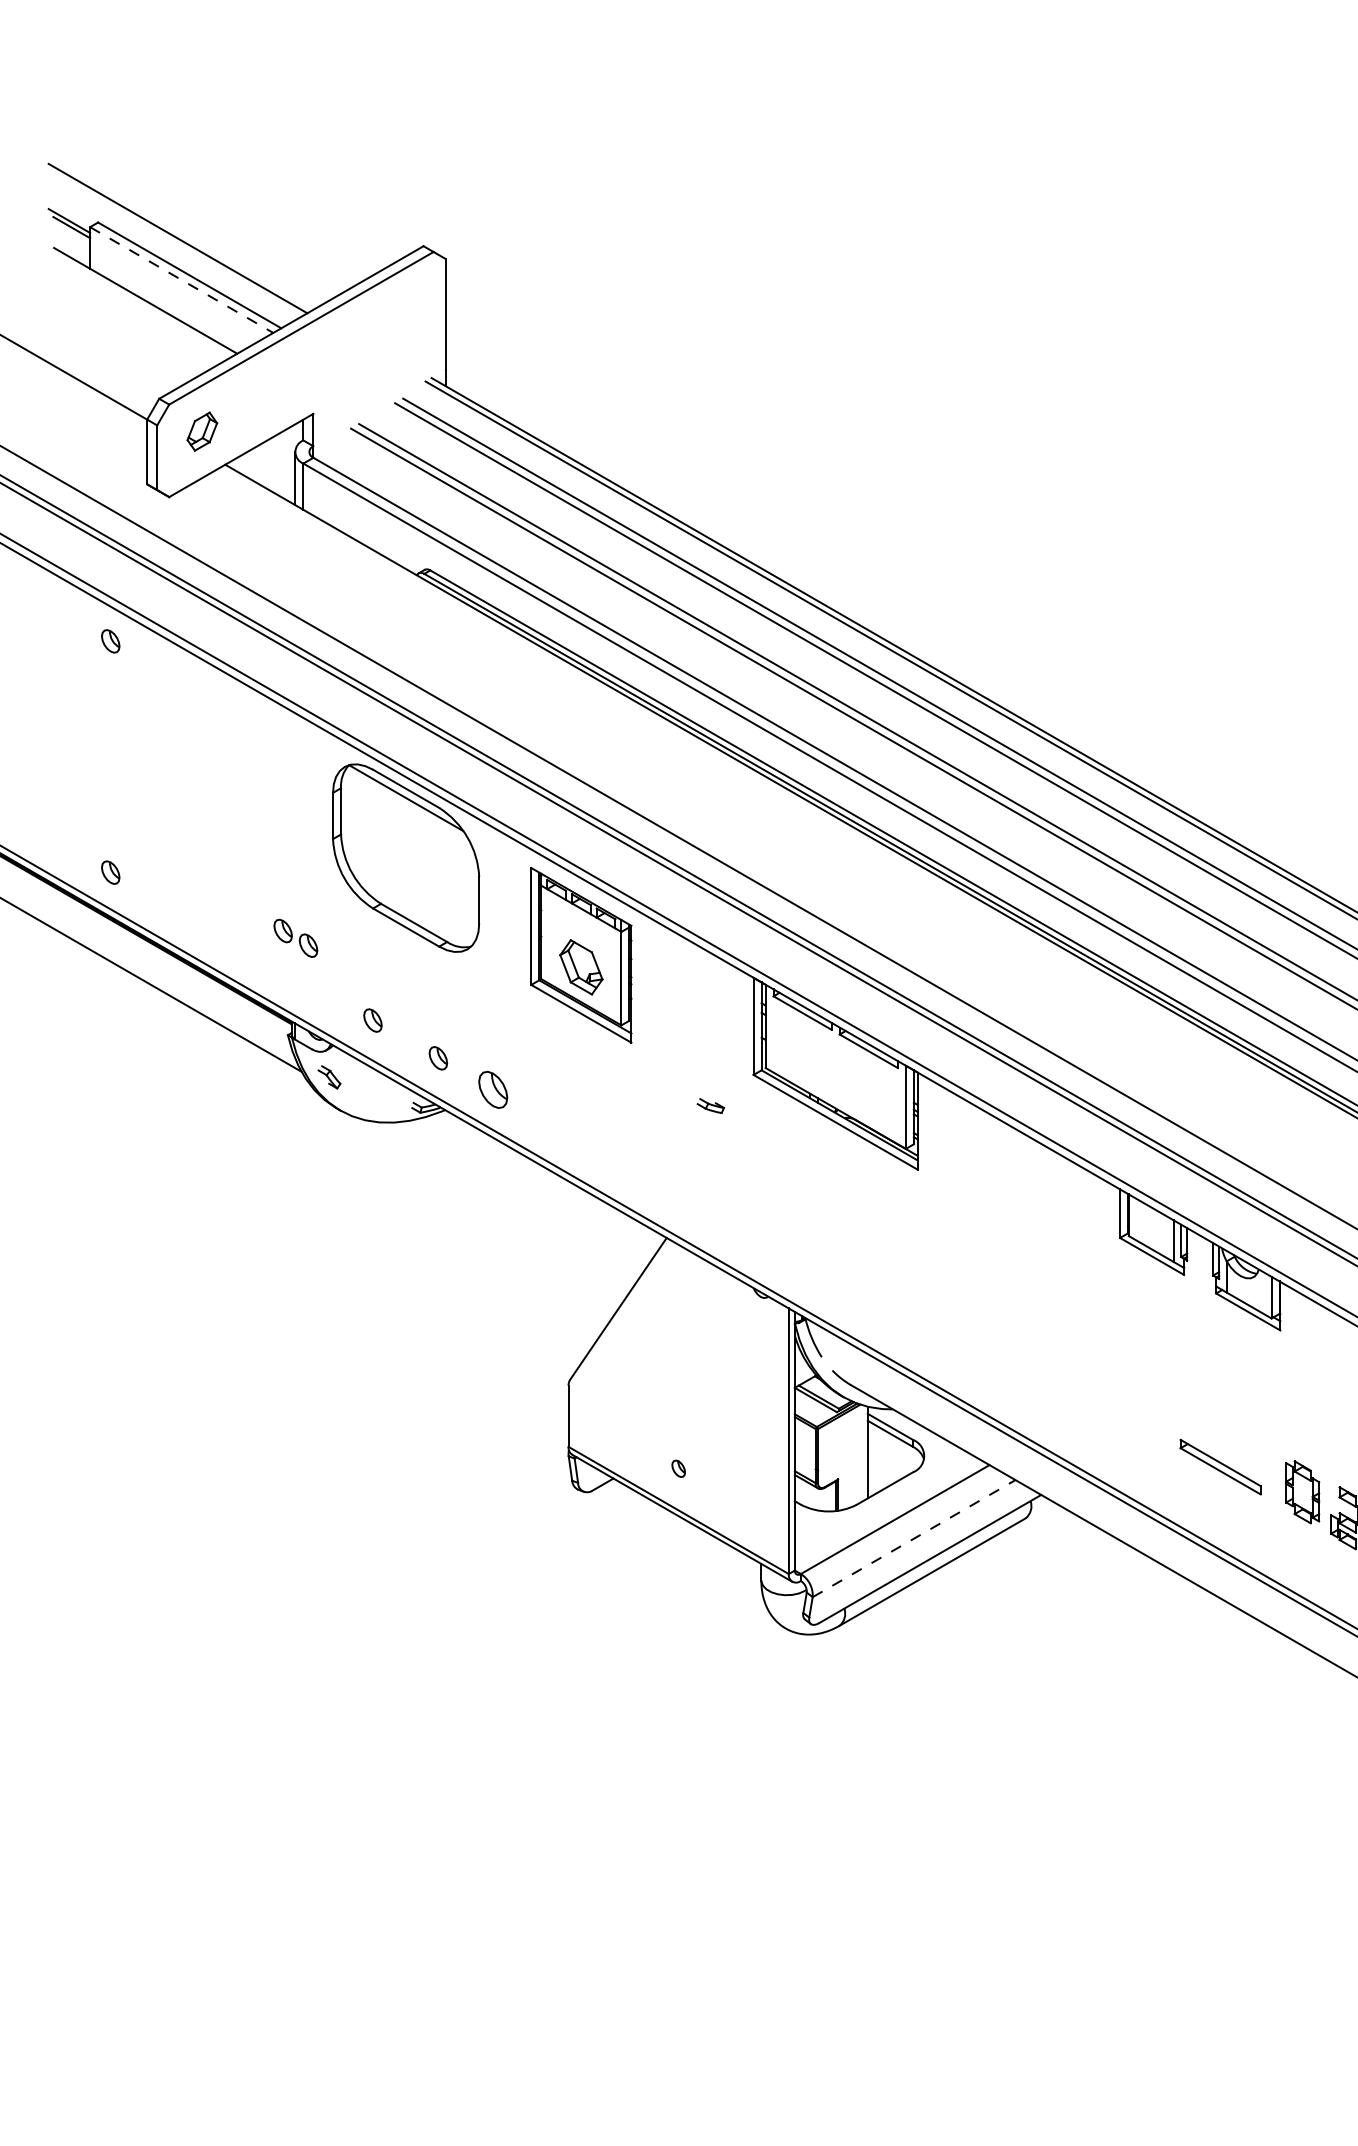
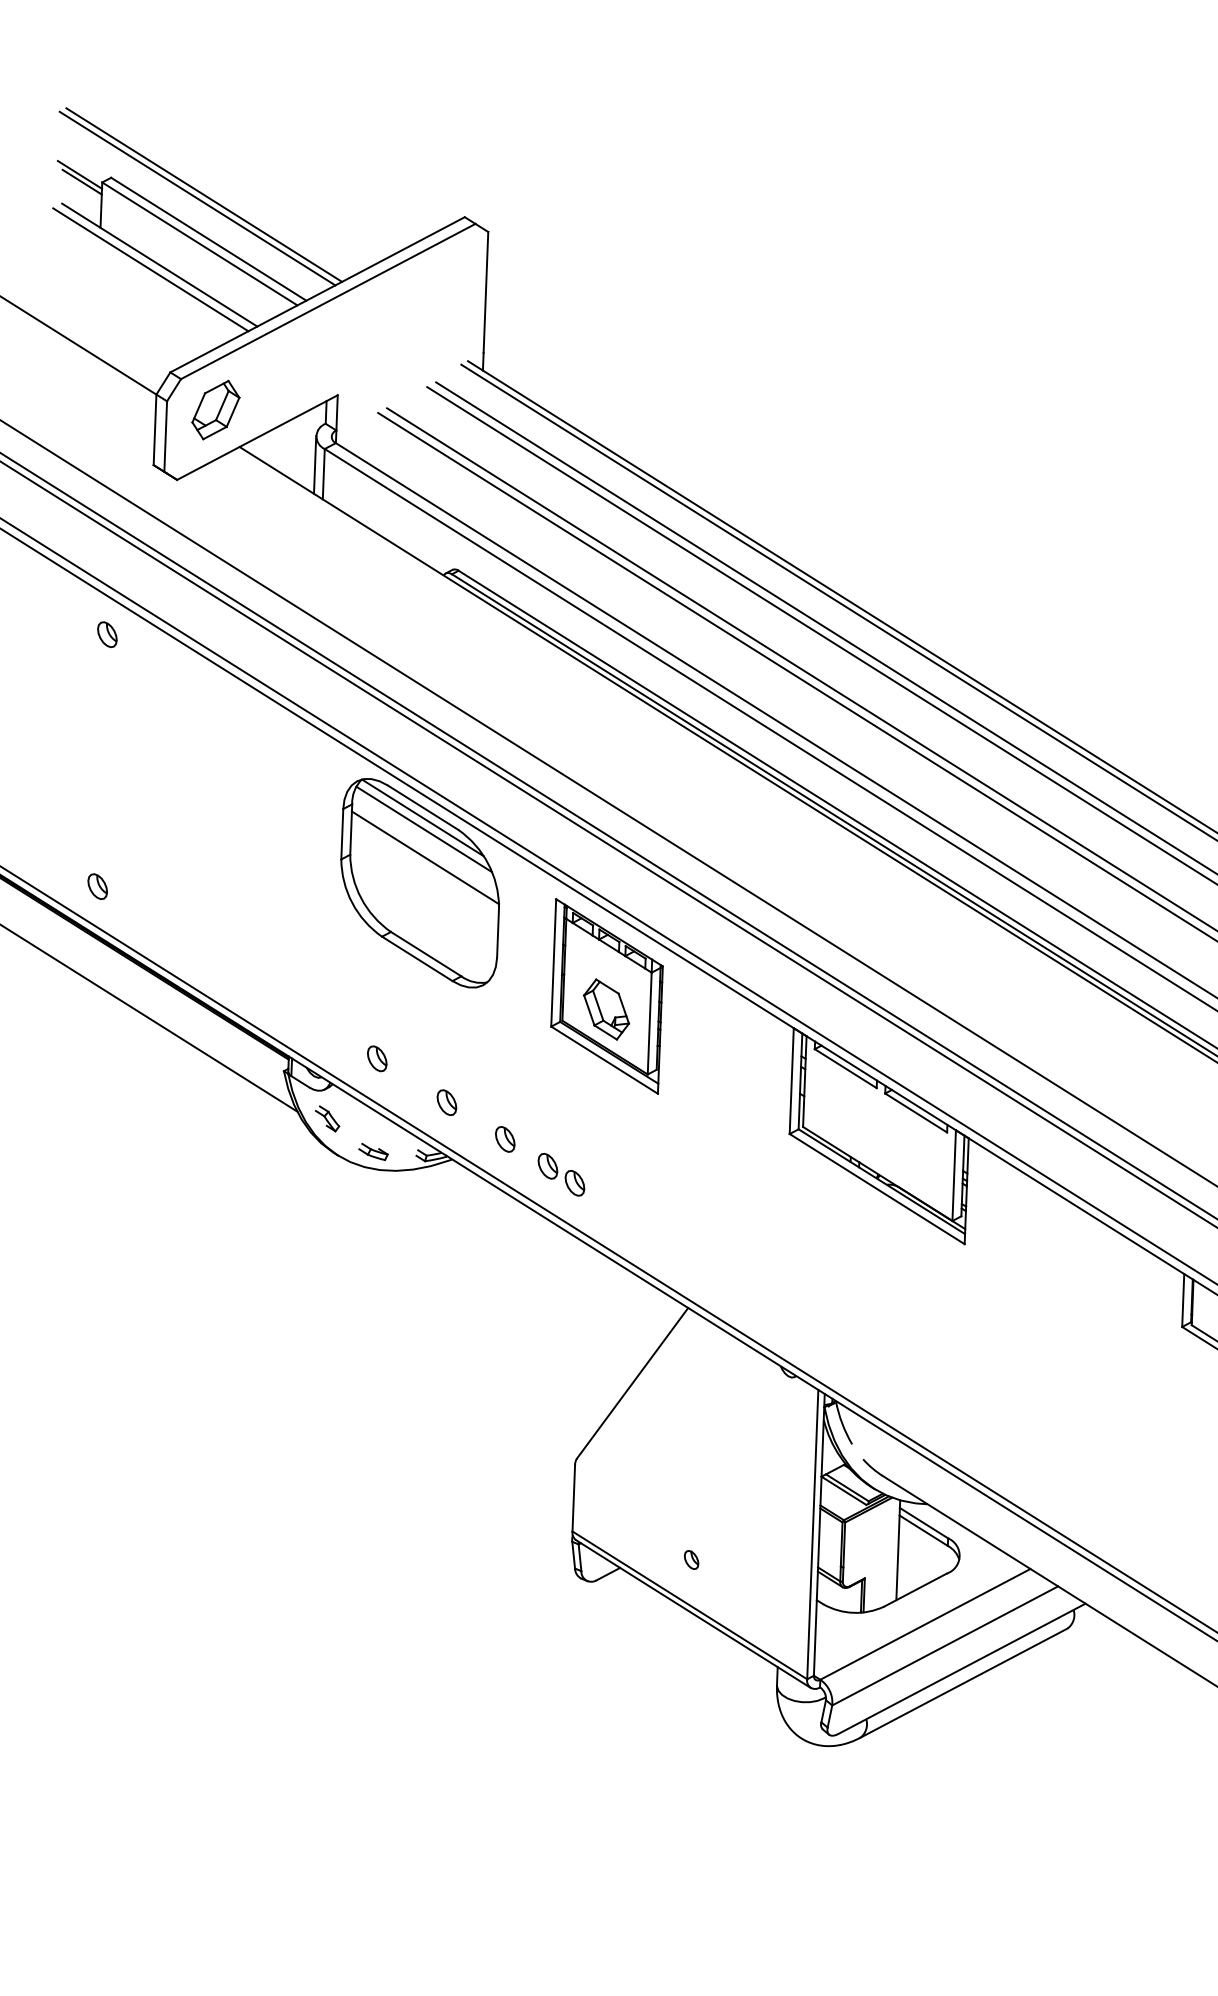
line: (183, 234) -> (203, 194), added
line: (181, 280) -> (199, 244), dashed -> solid
line: (137, 305) -> (150, 269), added
part: (202, 431) -> (216, 409), size x1.43
line: (407, 808) -> (423, 829), added
line: (410, 834) -> (425, 857), added
part: (295, 937) -> (561, 1173), moved
part: (492, 1089) -> (504, 1138), size x0.62
part: (710, 1105) -> (373, 1151), moved
line: (914, 1538) -> (945, 1645), dashed -> solid

